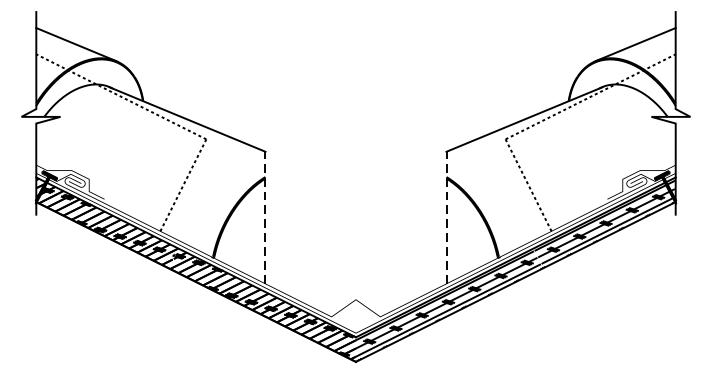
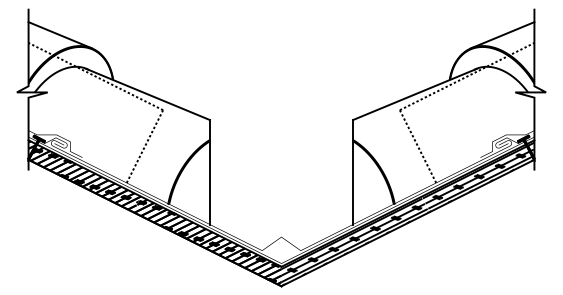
line: (264, 216) -> (209, 171), dashed -> solid
line: (447, 216) -> (353, 171), dashed -> solid

